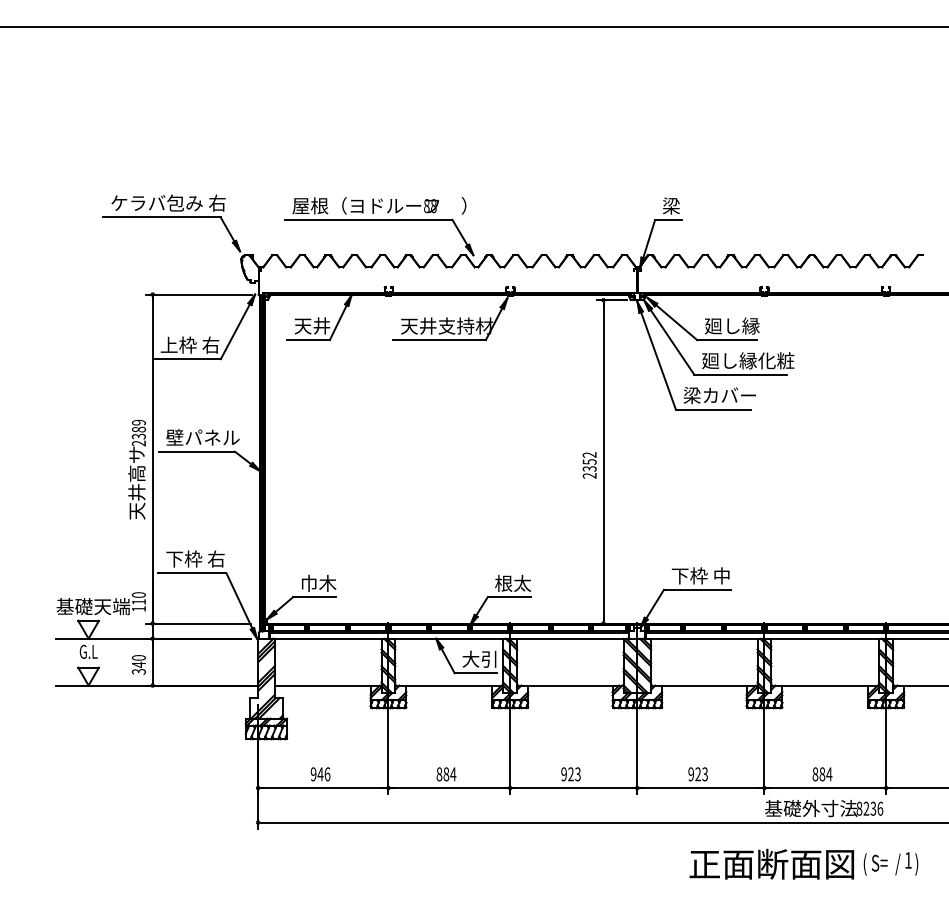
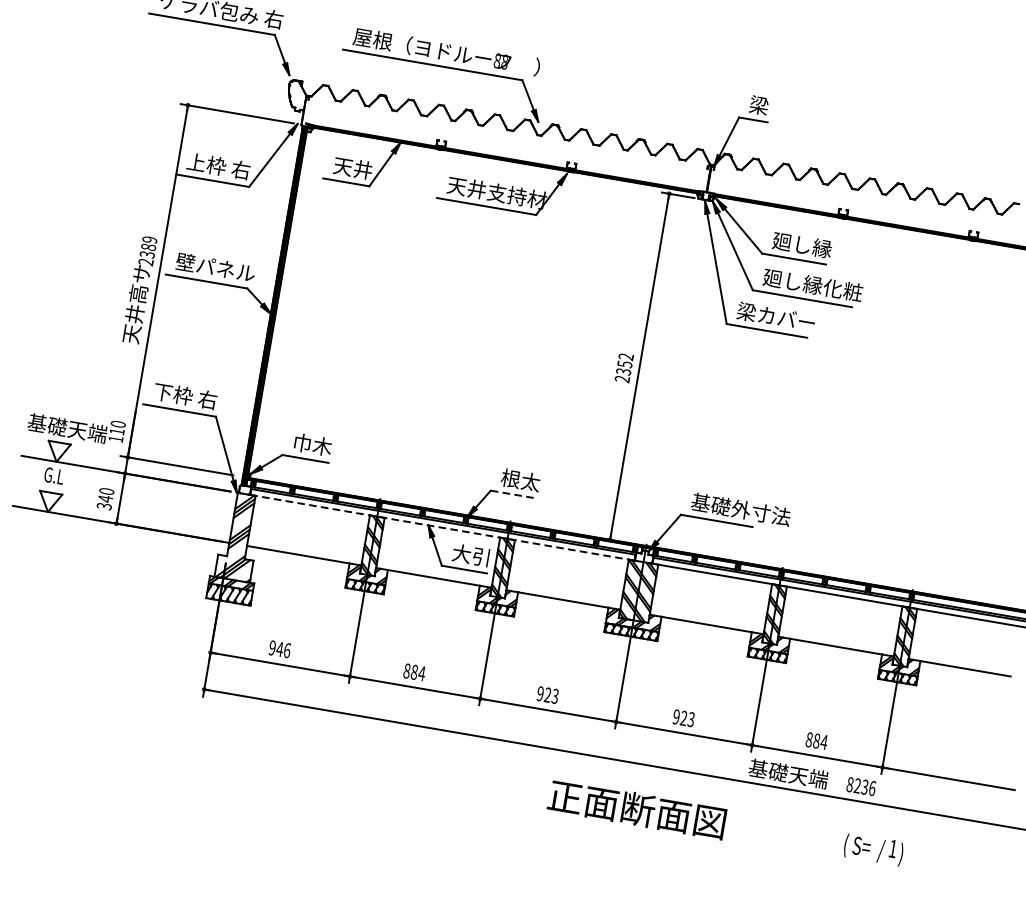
text: (717, 575) -> (740, 509), 下枠 中 -> 基礎外寸法
line: (509, 597) -> (514, 494), solid -> dashed
line: (449, 638) -> (442, 527), solid -> dashed
text: (829, 808) -> (818, 778), 基礎外寸法 -> 基礎天端
text: (771, 863) -> (636, 808), moved

